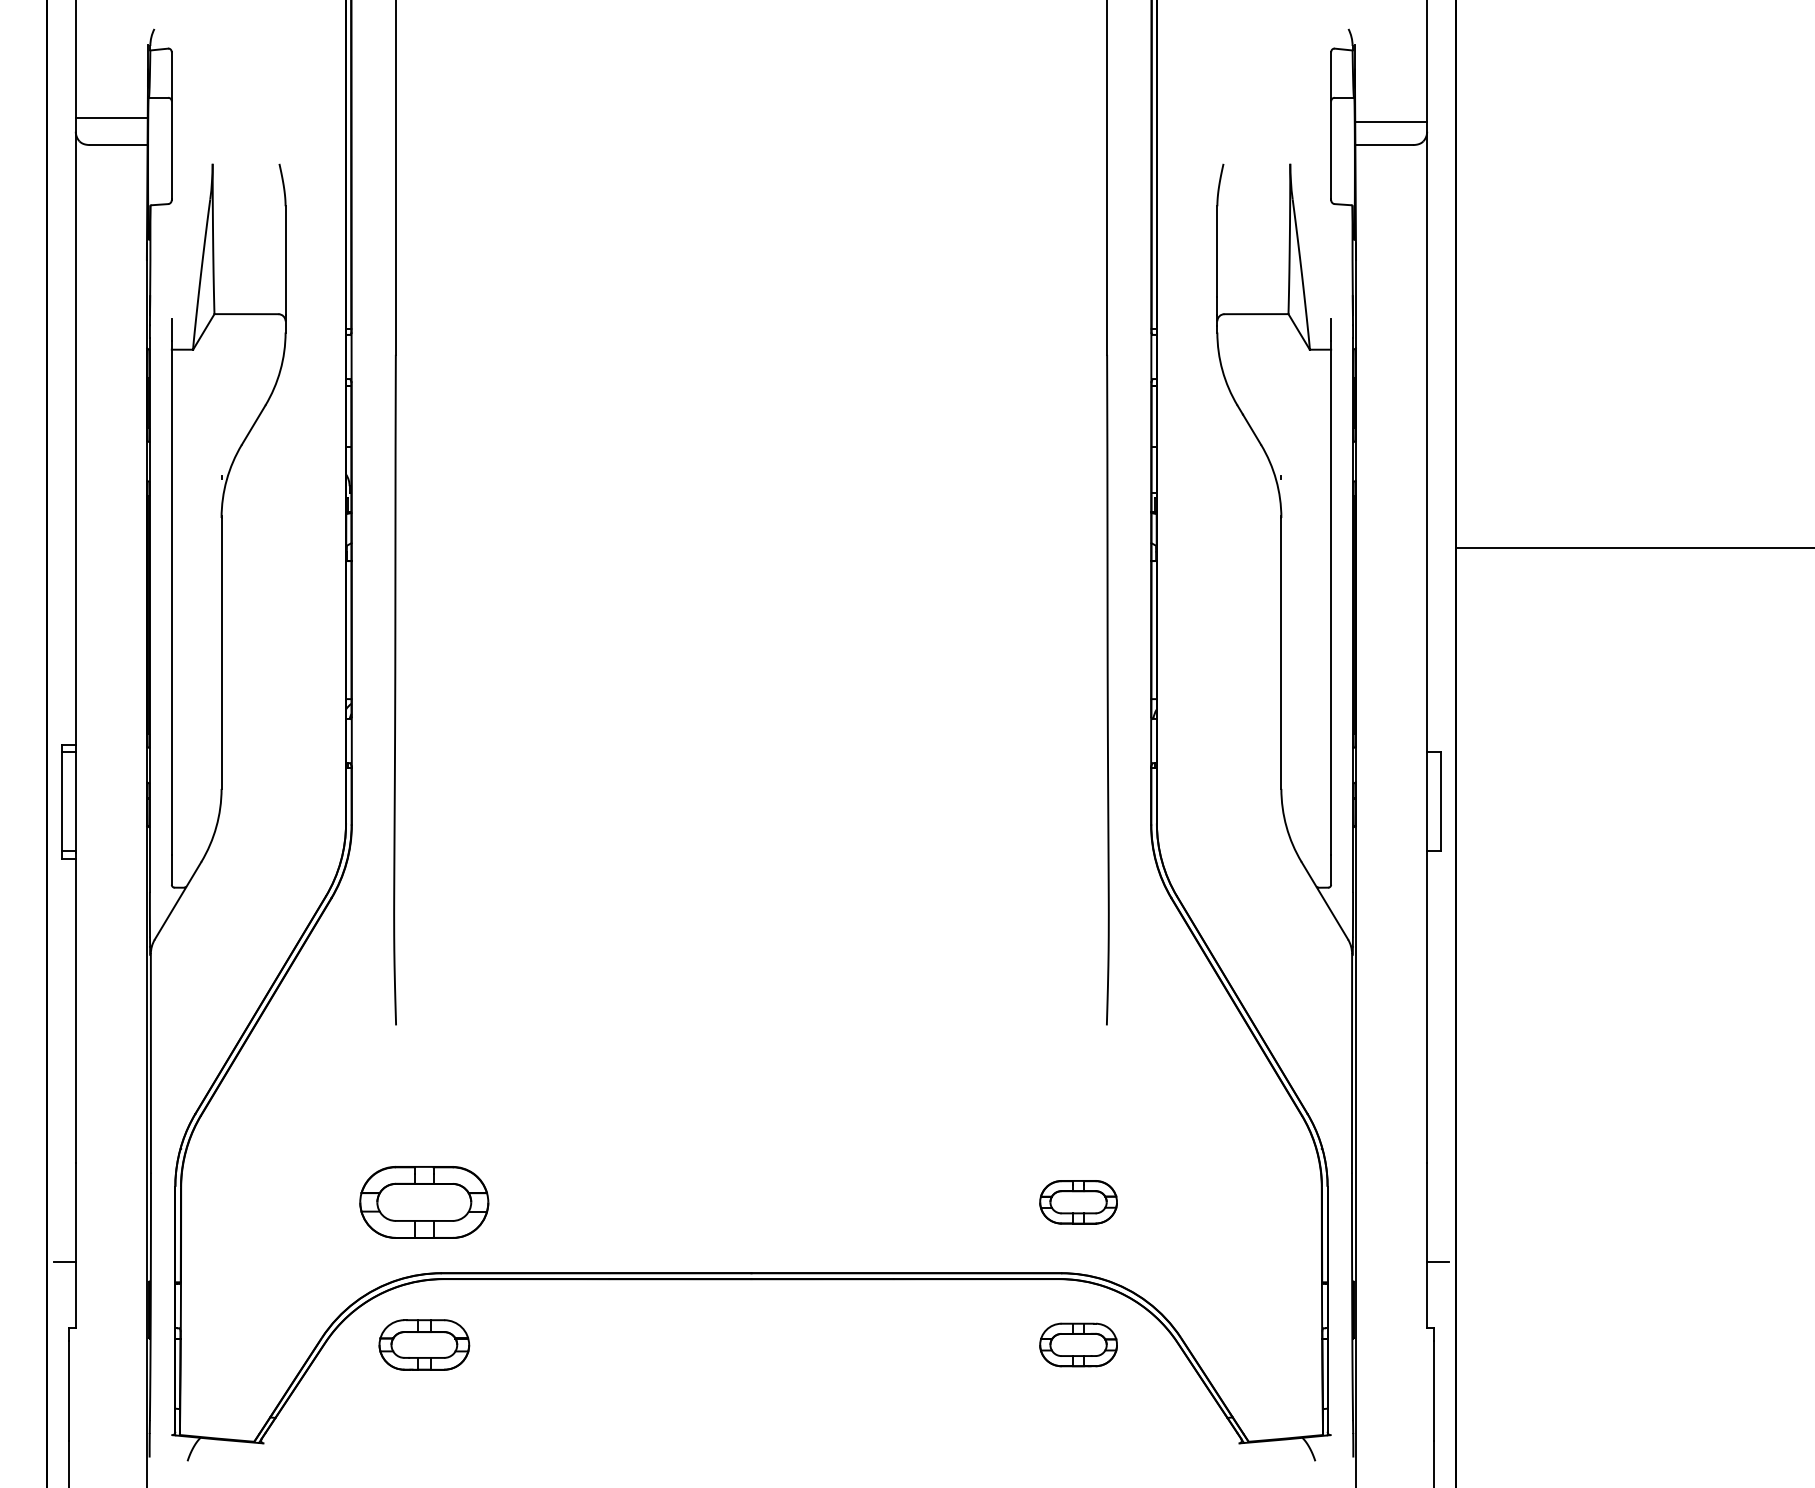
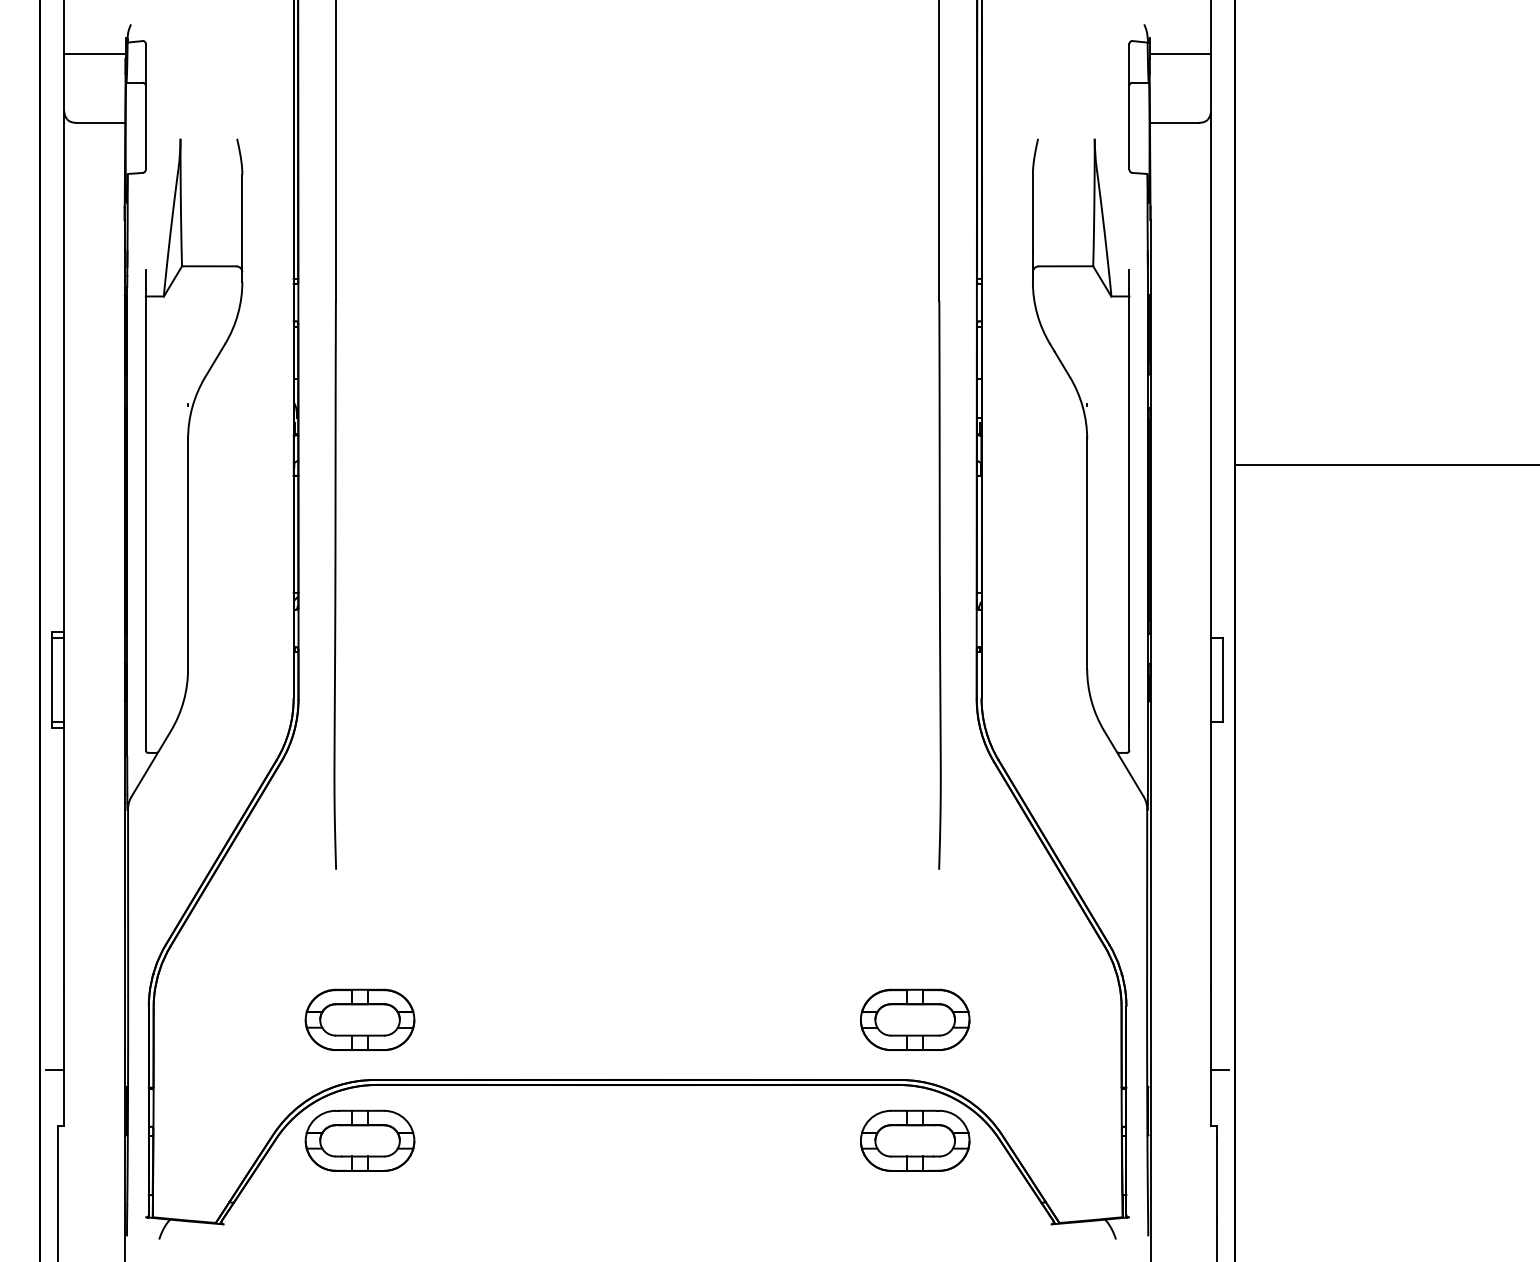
line: (111, 118) -> (94, 54), moved
line: (1390, 122) -> (1179, 54), moved
part: (1078, 1201) -> (915, 1019), size x1.67
part: (424, 1344) -> (360, 1140), size x1.43
part: (1078, 1344) -> (915, 1140), size x1.67

